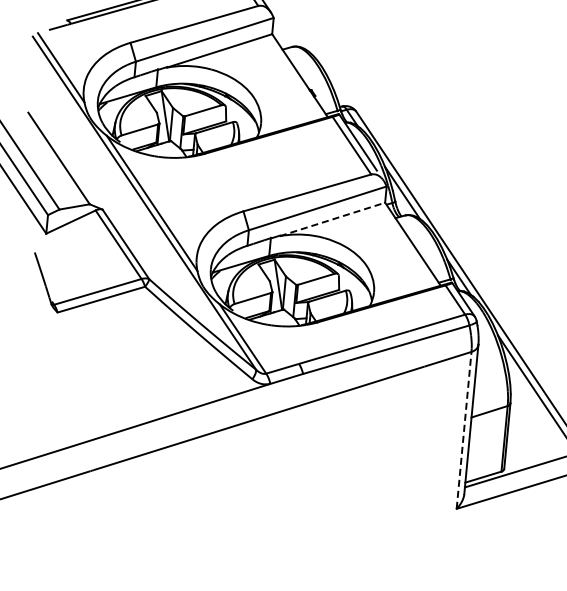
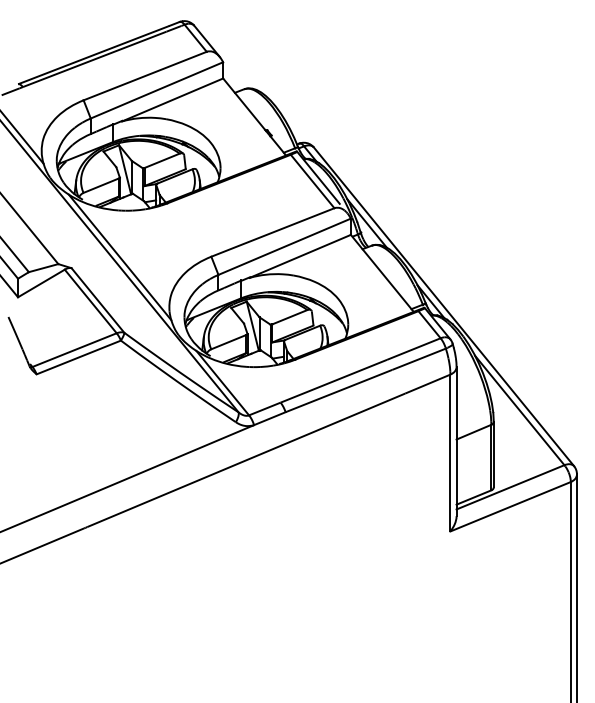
line: (332, 219) -> (300, 256), dashed -> solid
line: (464, 429) -> (450, 452), dashed -> solid

